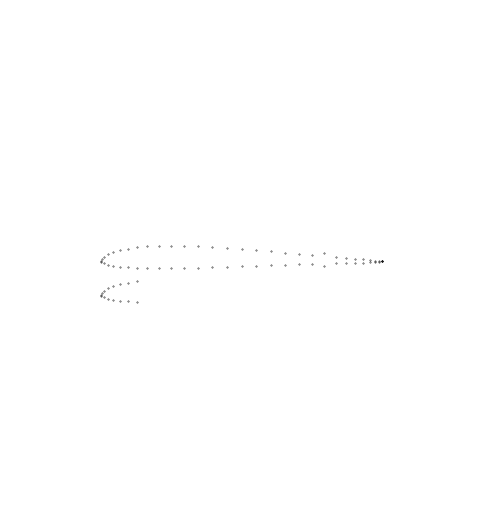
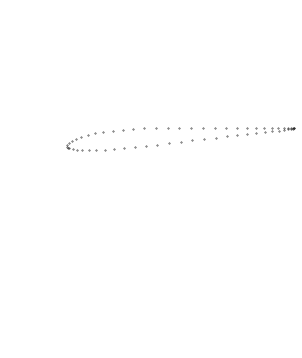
part: (324, 260) -> (247, 131), size x0.62
part: (120, 285) -> (84, 165), removed

